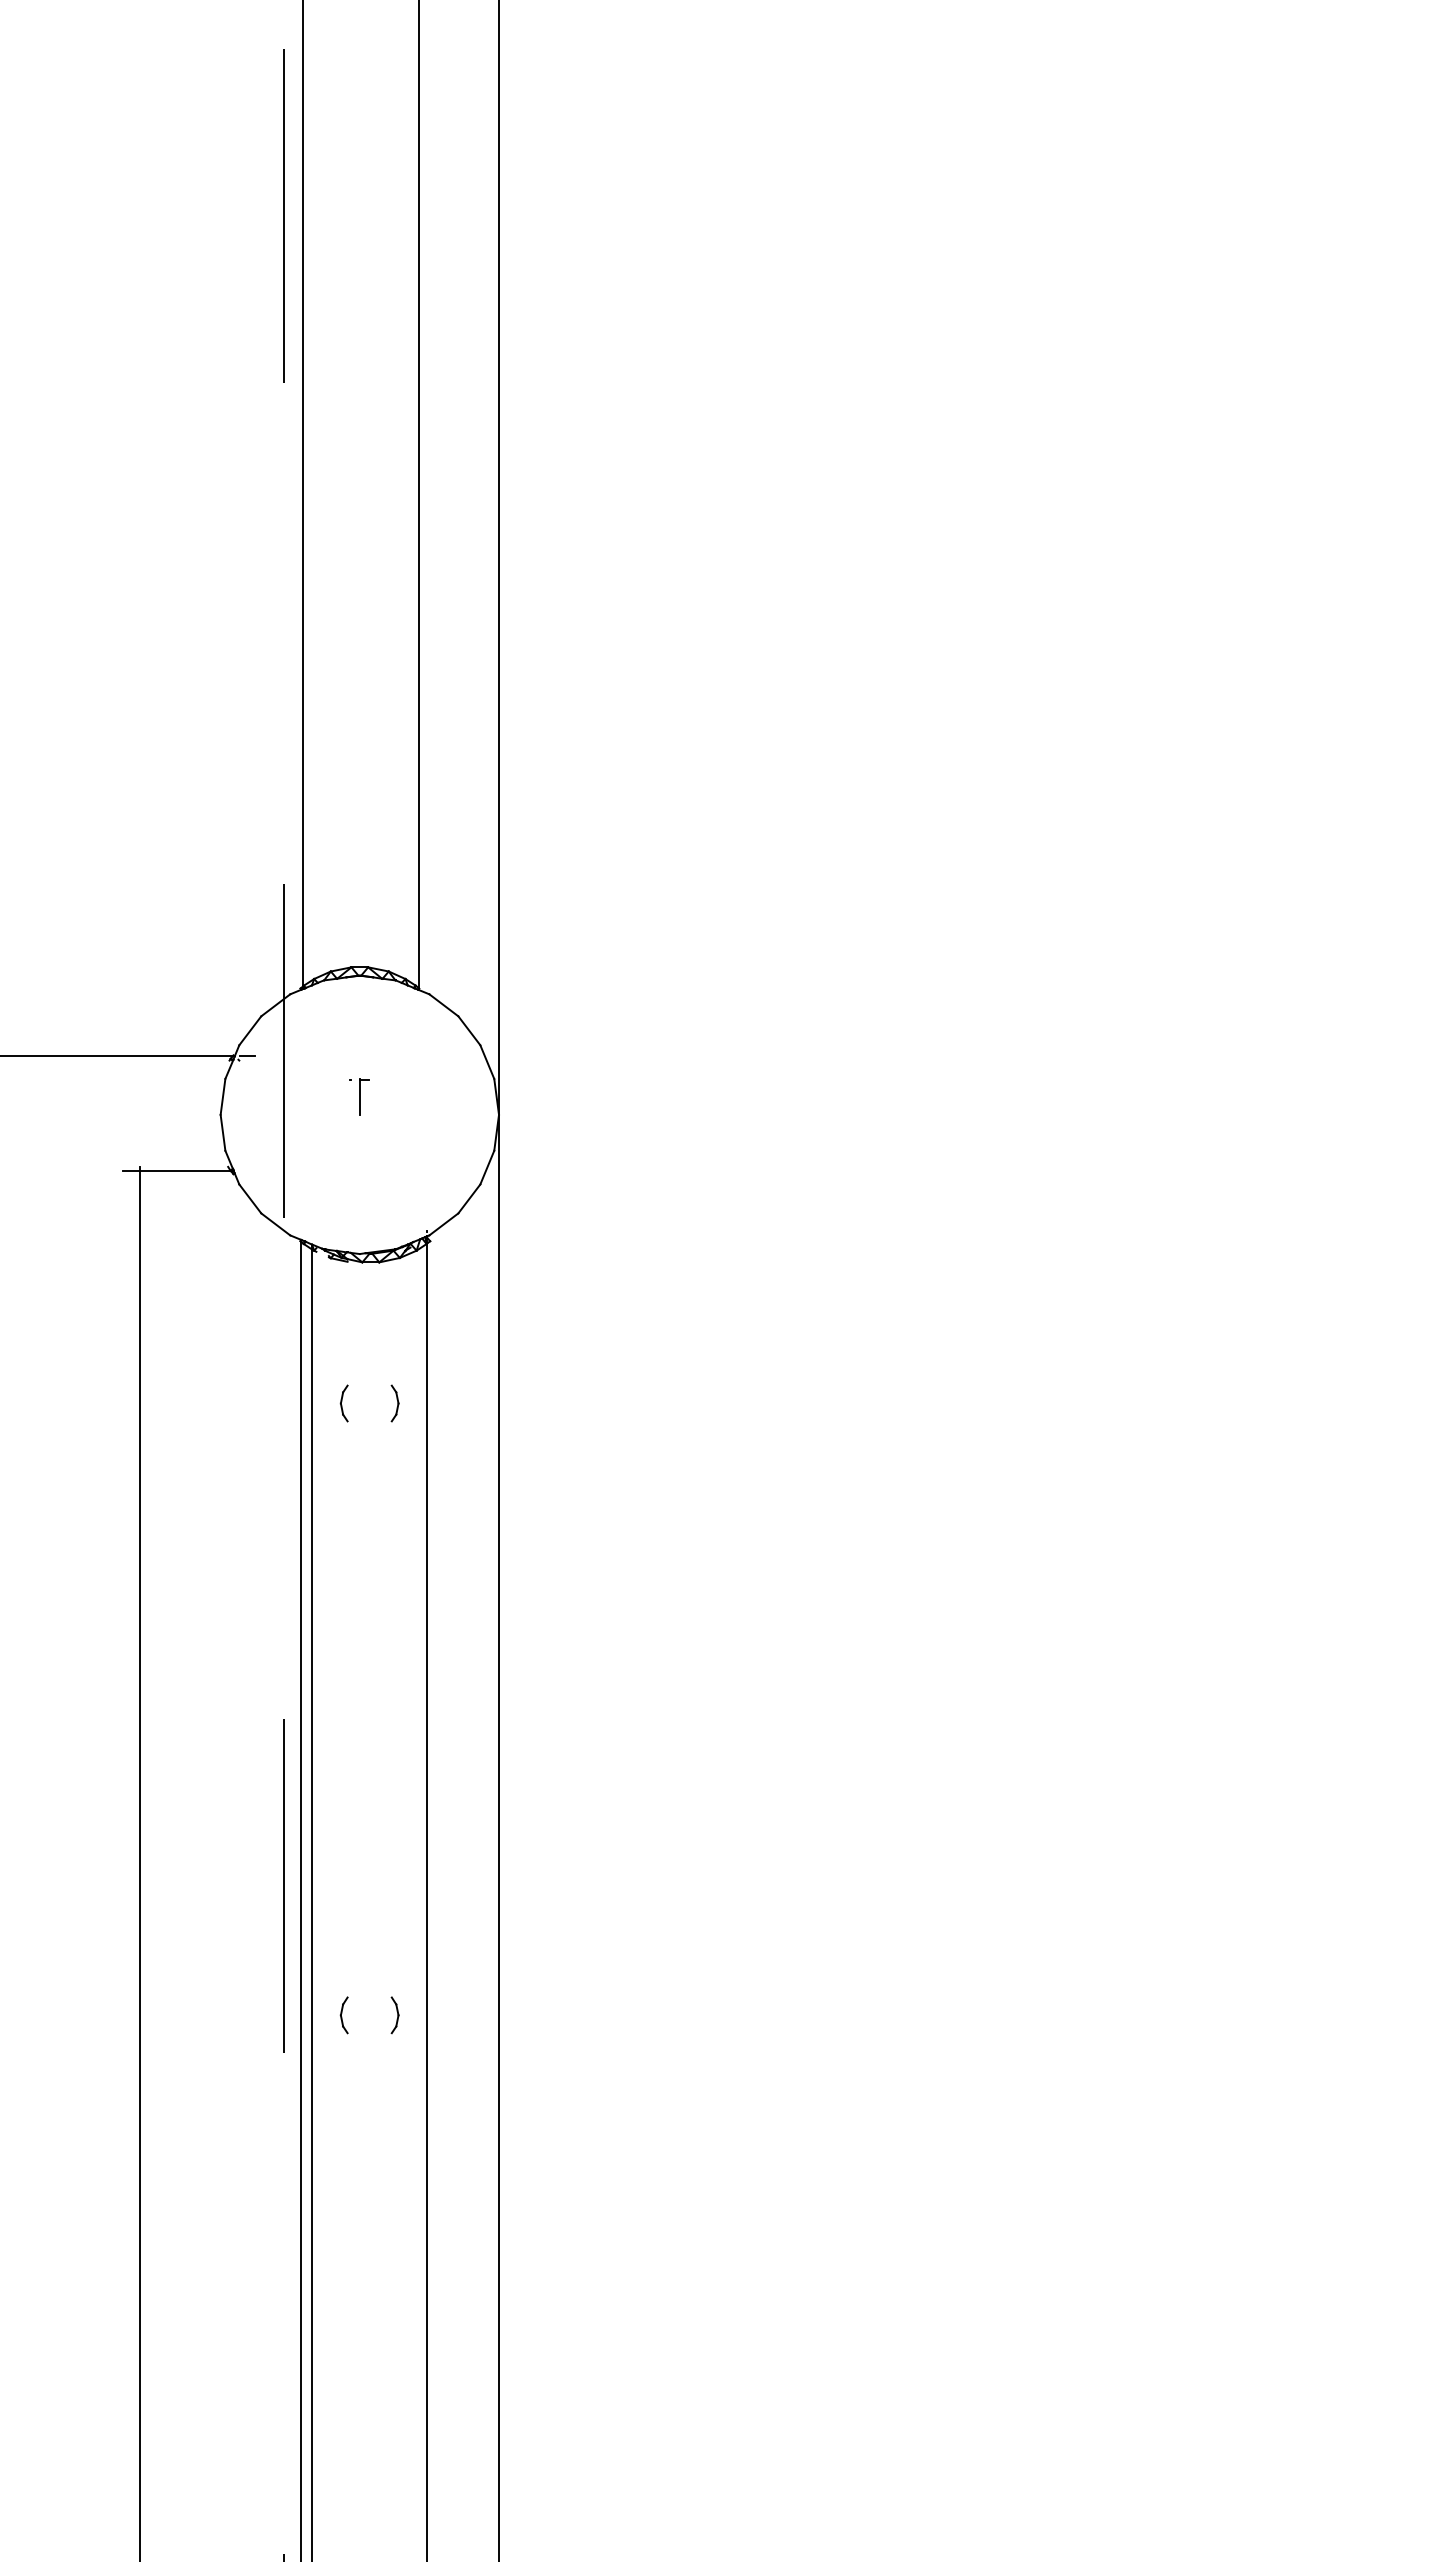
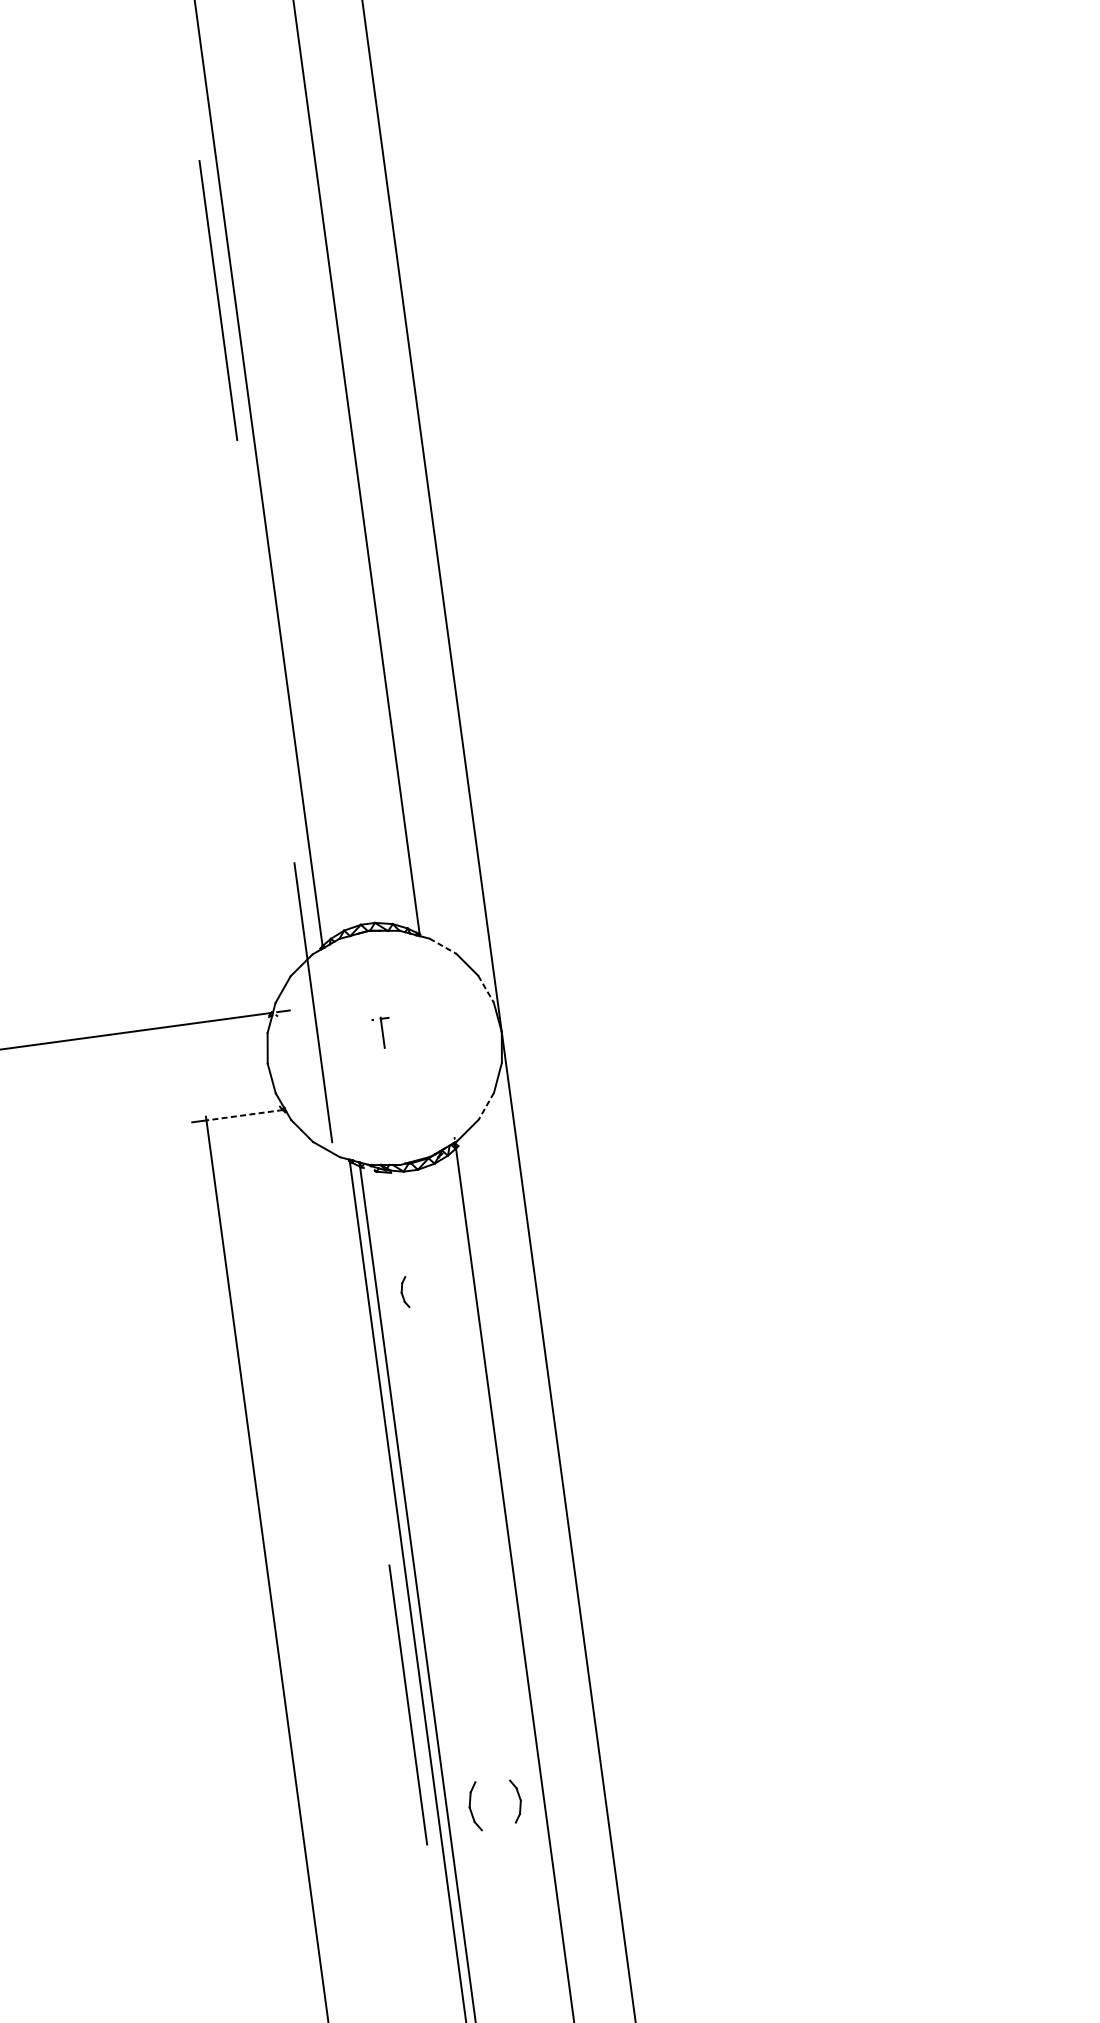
line: (444, 1005) -> (443, 946), solid -> dashed
line: (487, 1062) -> (486, 989), solid -> dashed
line: (185, 1171) -> (244, 1115), solid -> dashed
line: (469, 1199) -> (486, 1106), solid -> dashed
part: (394, 1403) -> (446, 1286), removed
part: (343, 2015) -> (473, 1807), size x1.6
part: (394, 2015) -> (516, 1801), size x1.4

